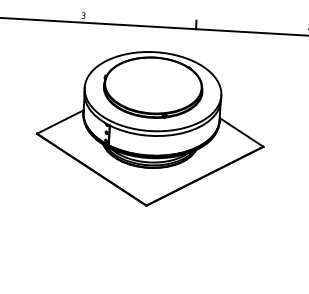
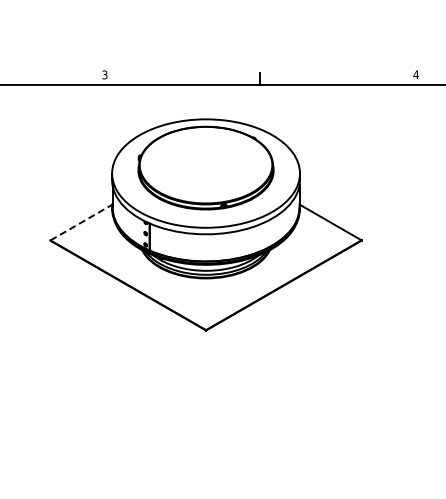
line: (60, 122) -> (81, 222), solid -> dashed

